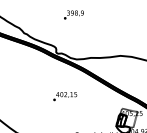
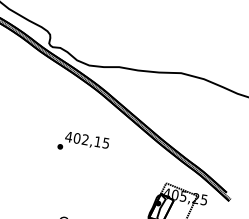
text: (65, 96) -> (84, 143), moved

